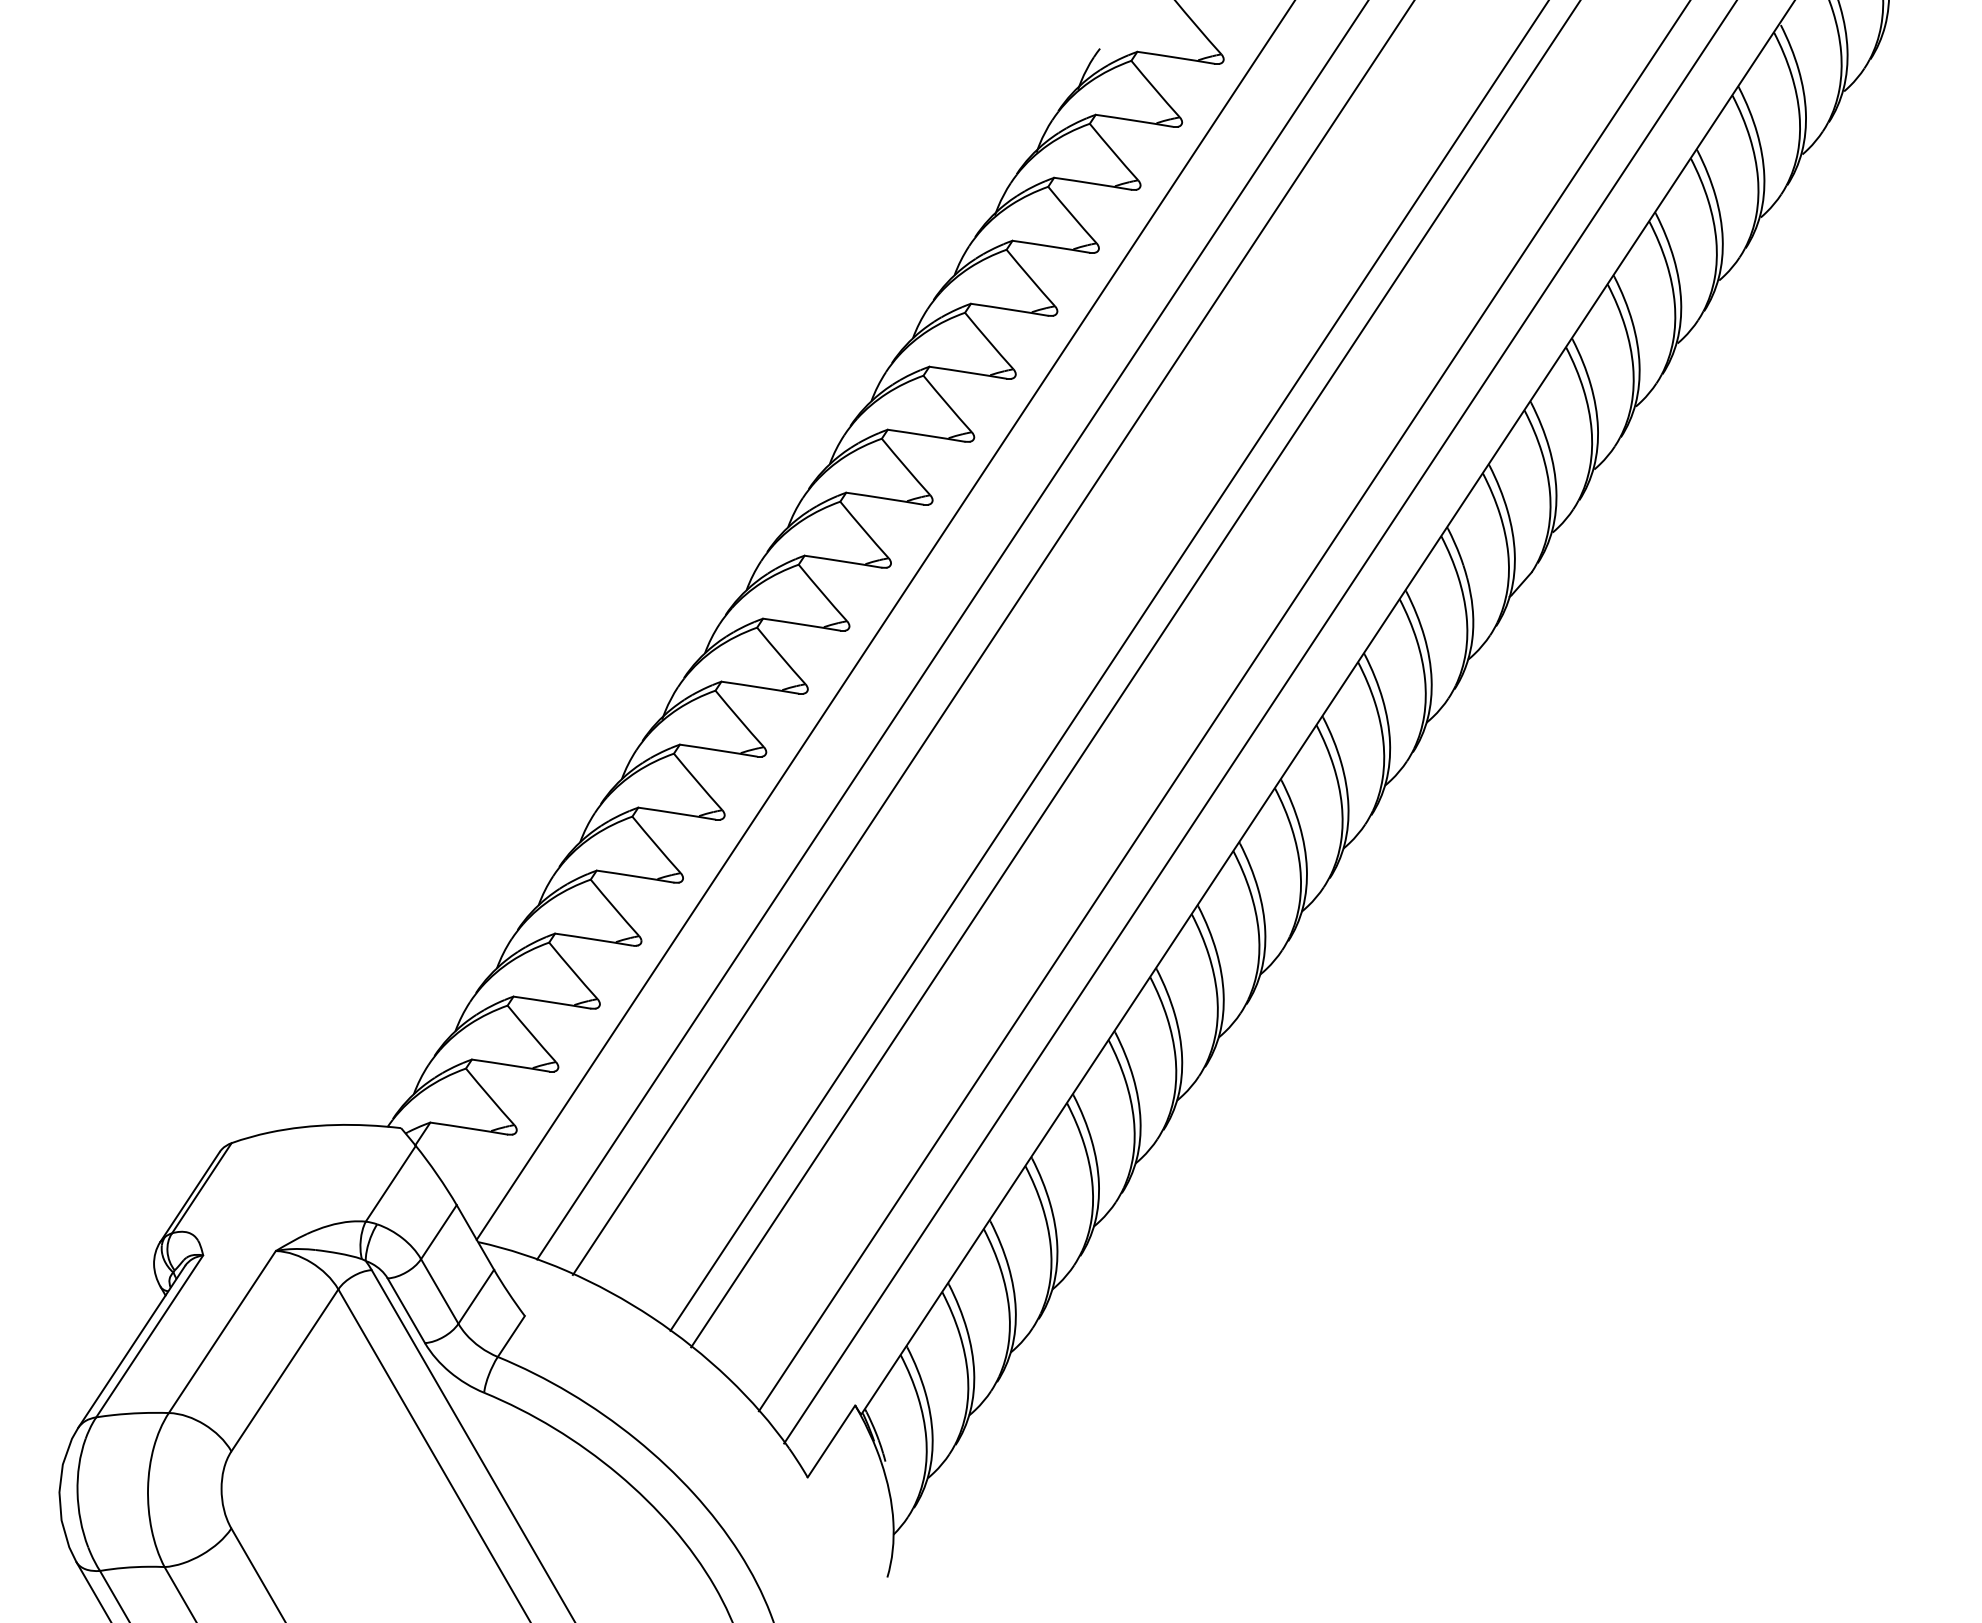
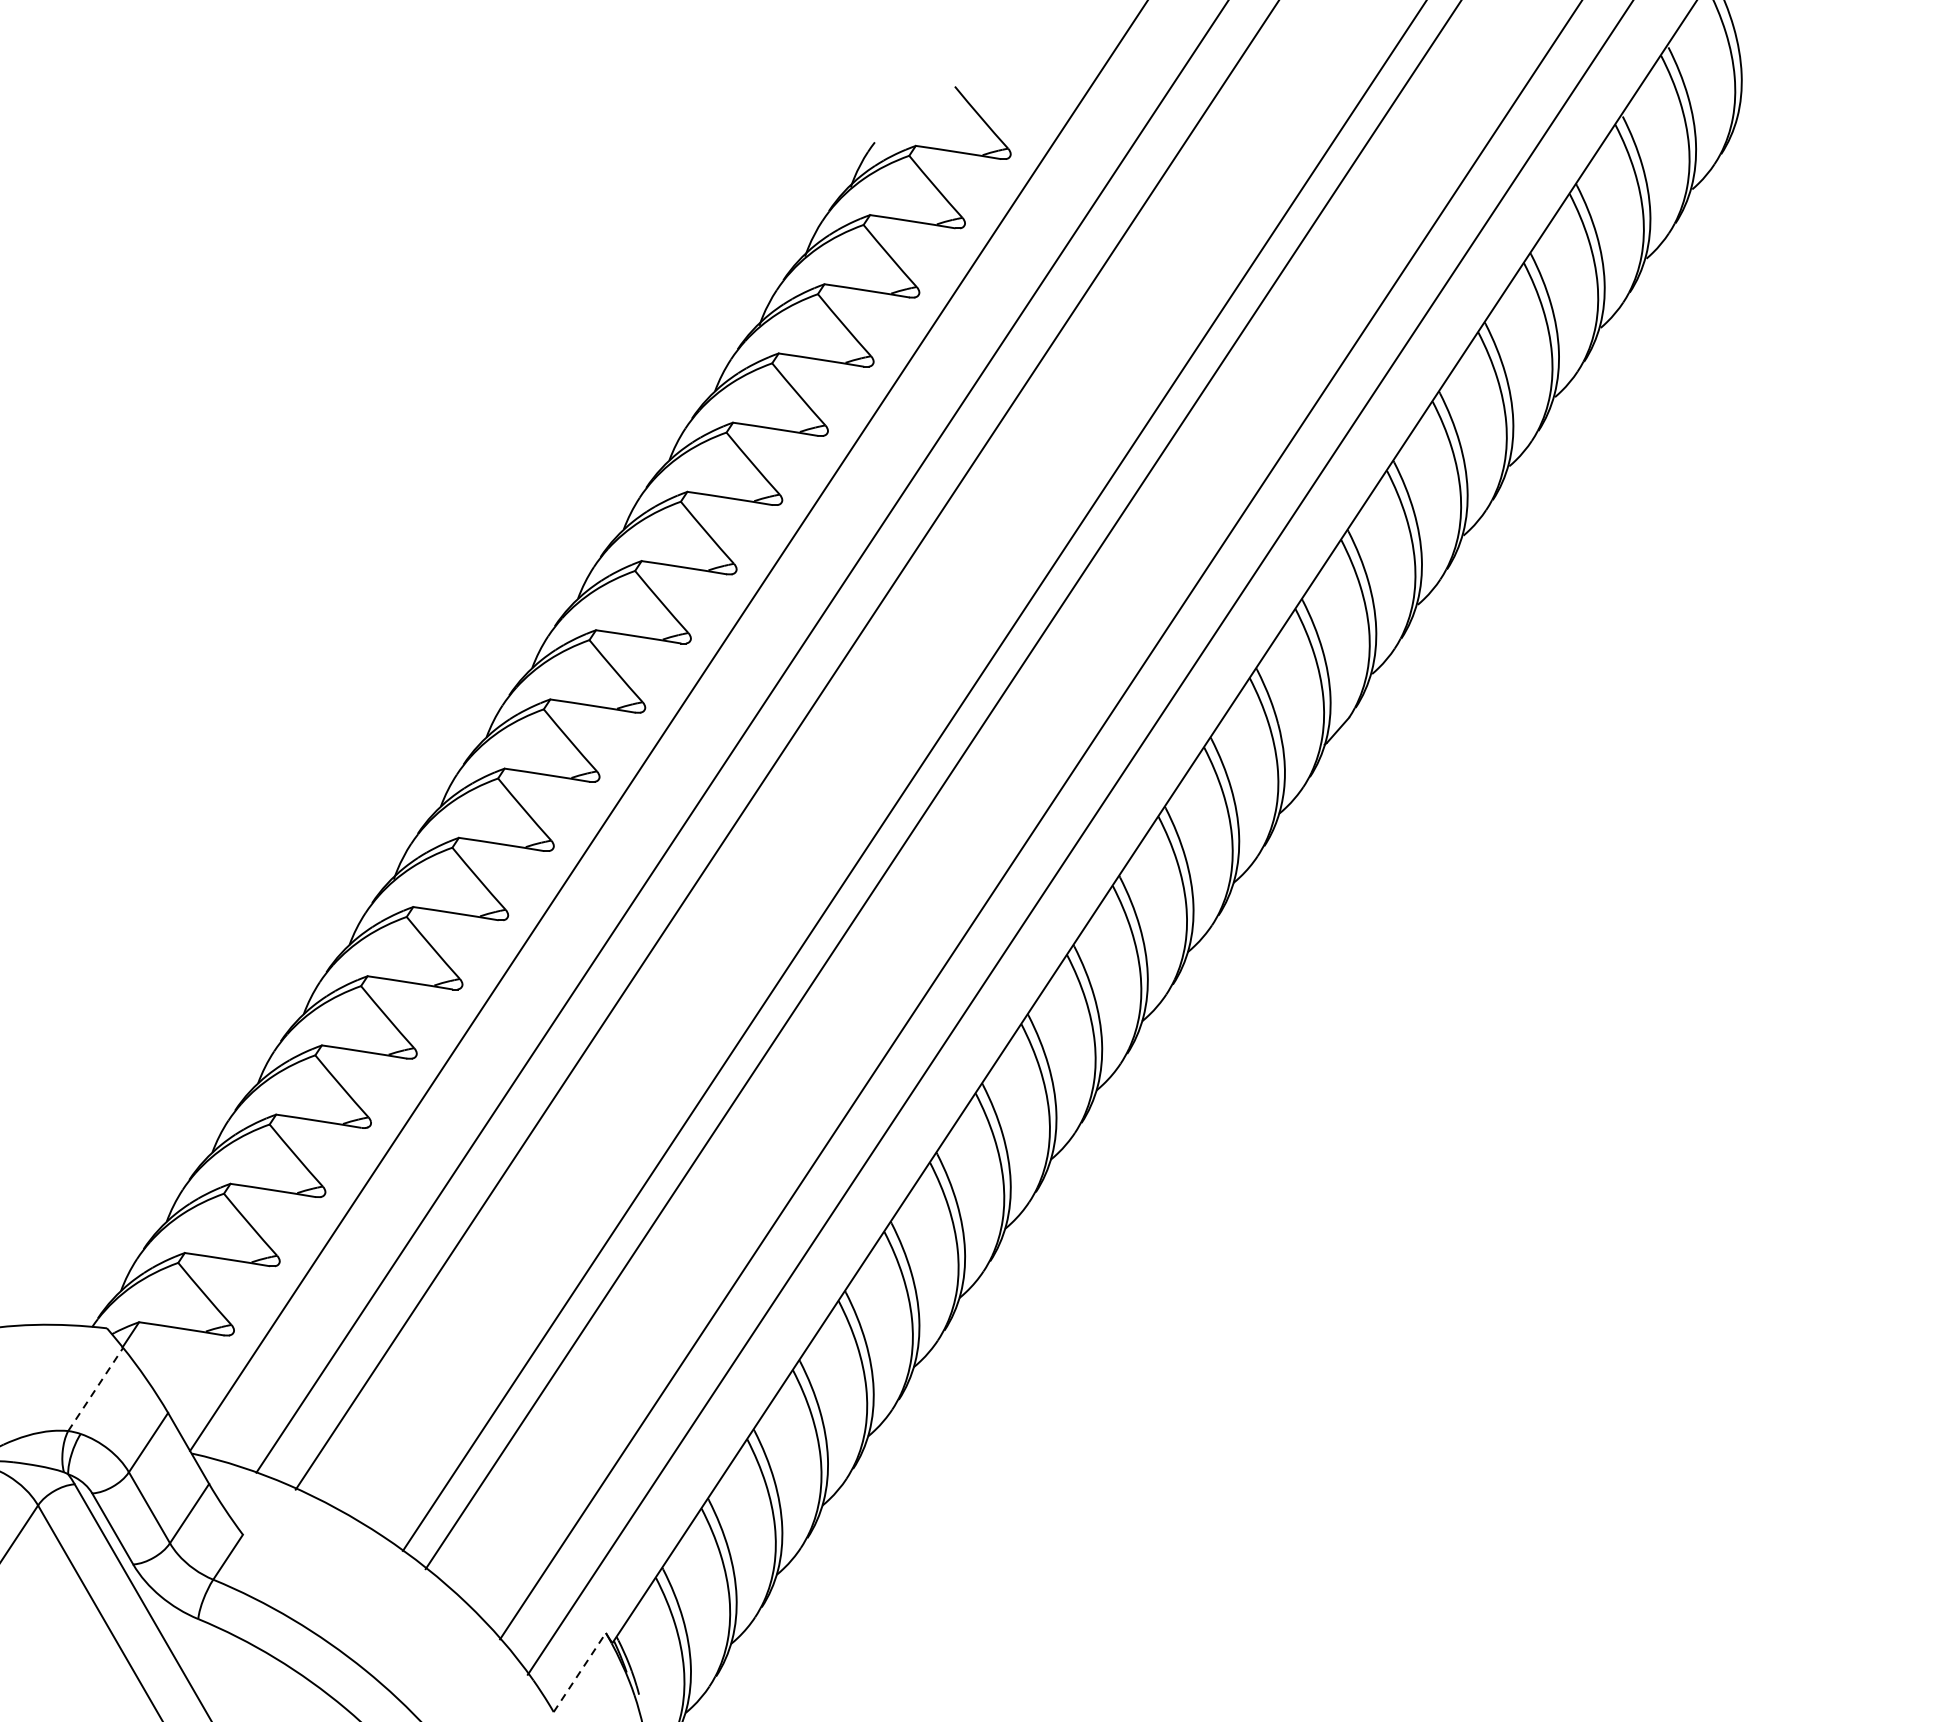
line: (391, 1183) -> (96, 1389), solid -> dashed
line: (831, 1441) -> (579, 1672), solid -> dashed

